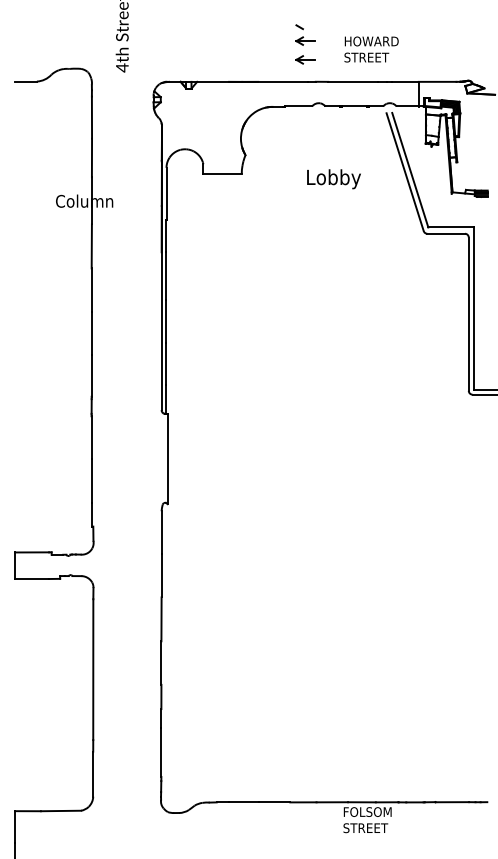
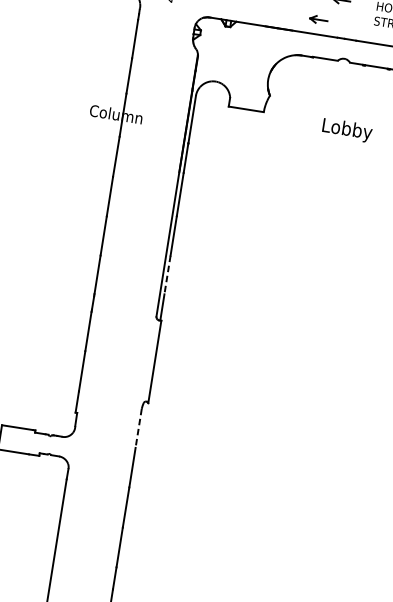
part: (305, 59) -> (318, 19), moved
line: (166, 364) -> (167, 275), solid -> dashed
line: (161, 533) -> (138, 429), solid -> dashed

